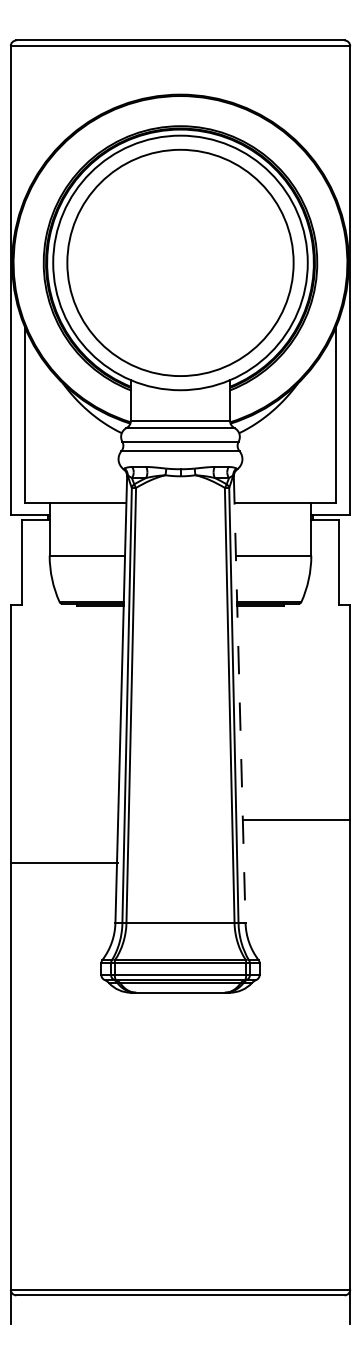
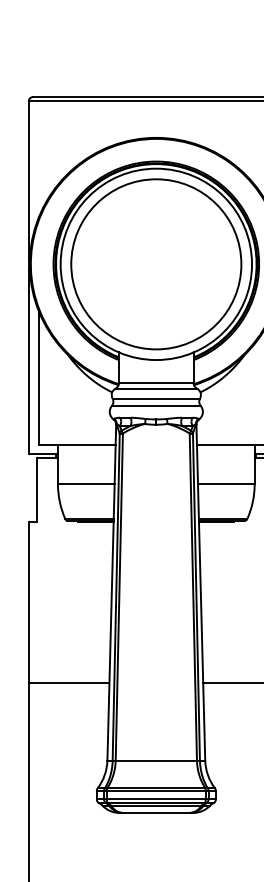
line: (239, 700) -> (200, 593), dashed -> solid
line: (64, 863) -> (69, 683), moved

